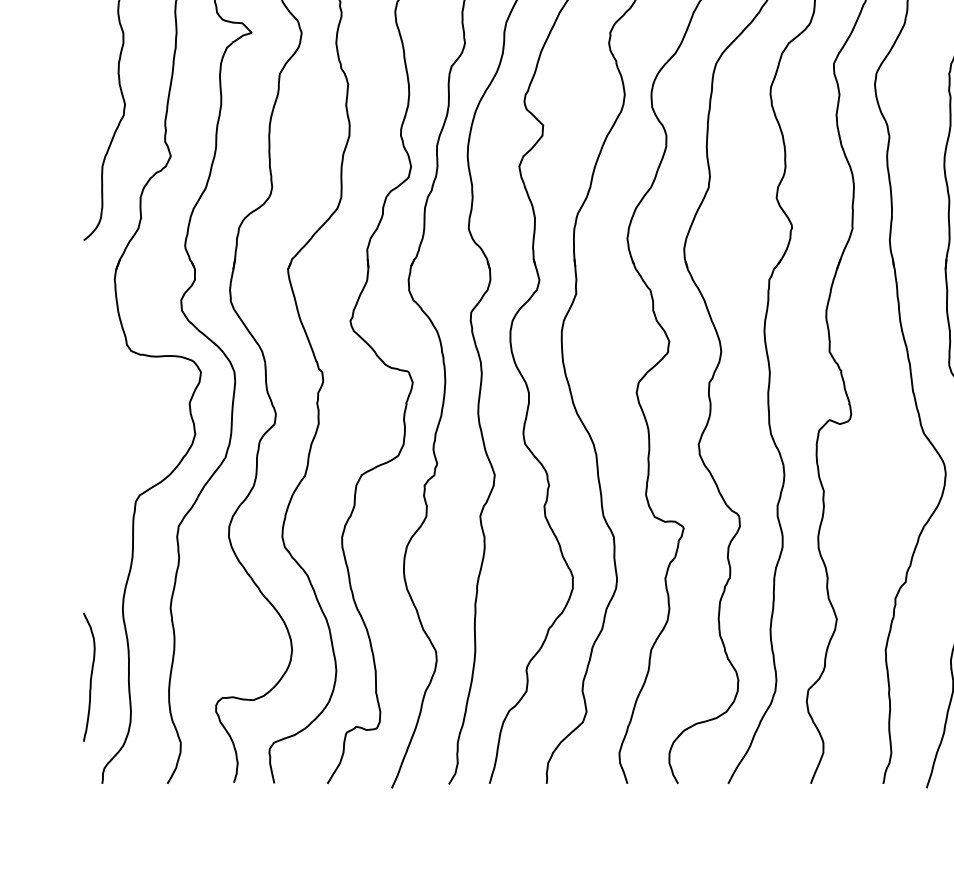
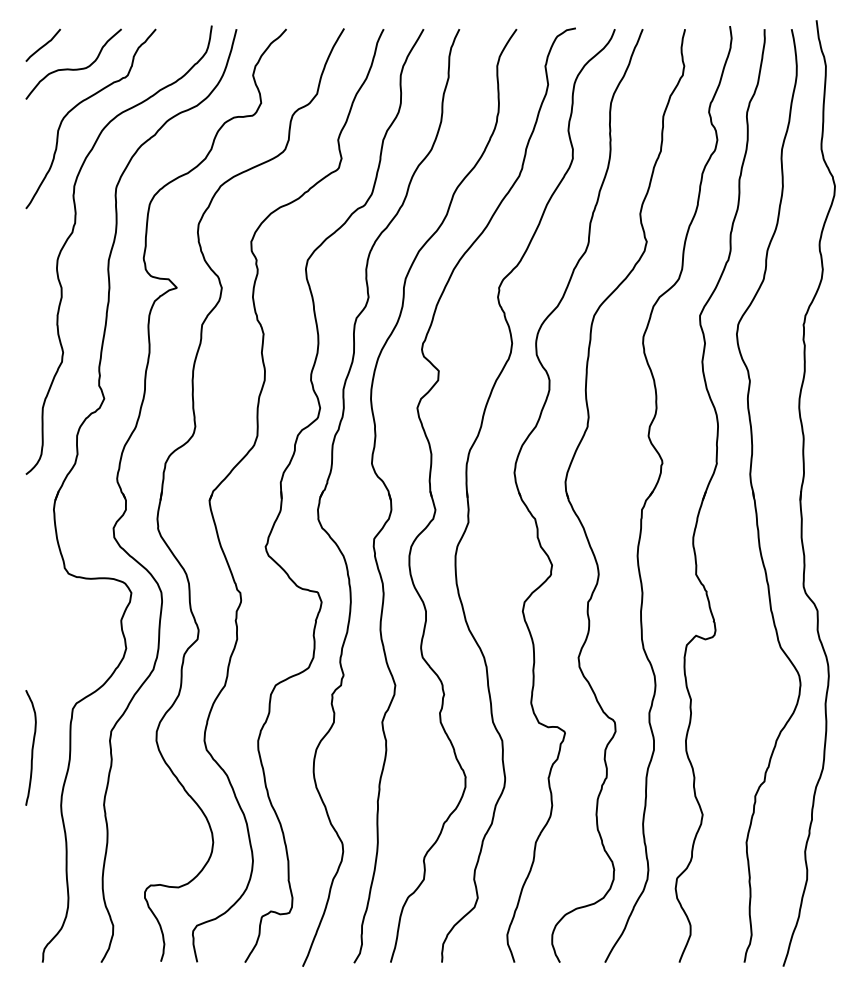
curve: (89, 676) -> (31, 747), moved

